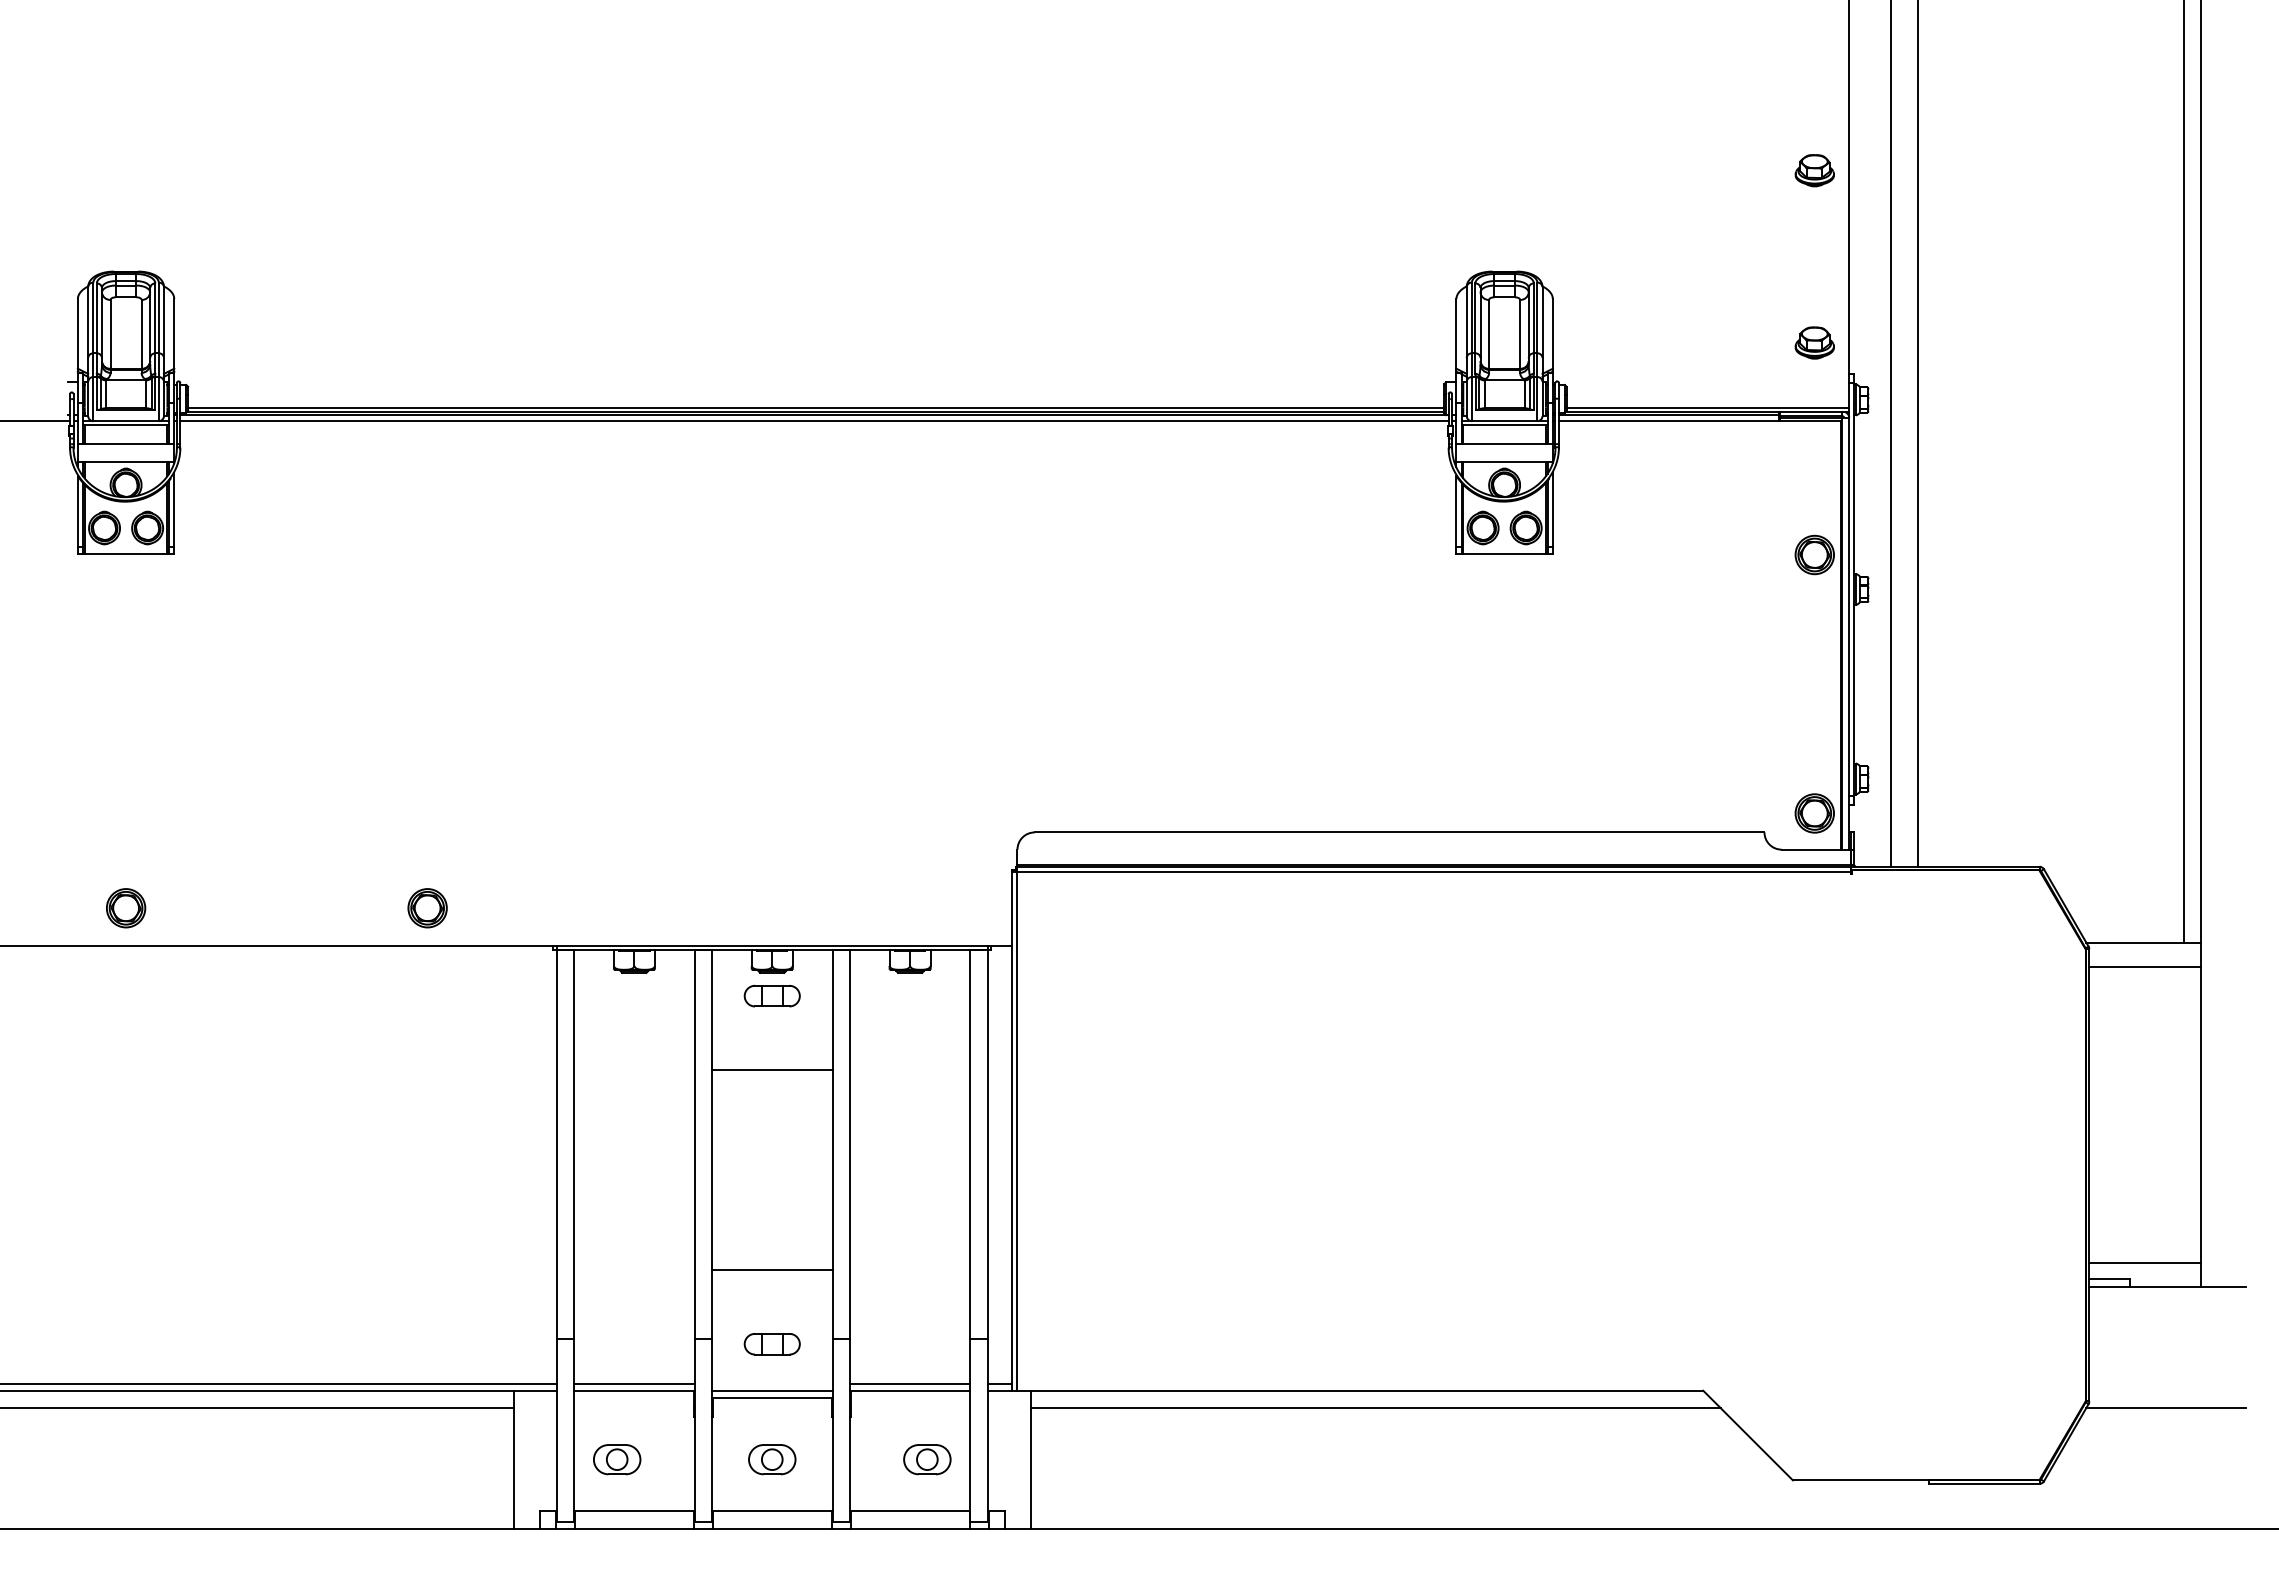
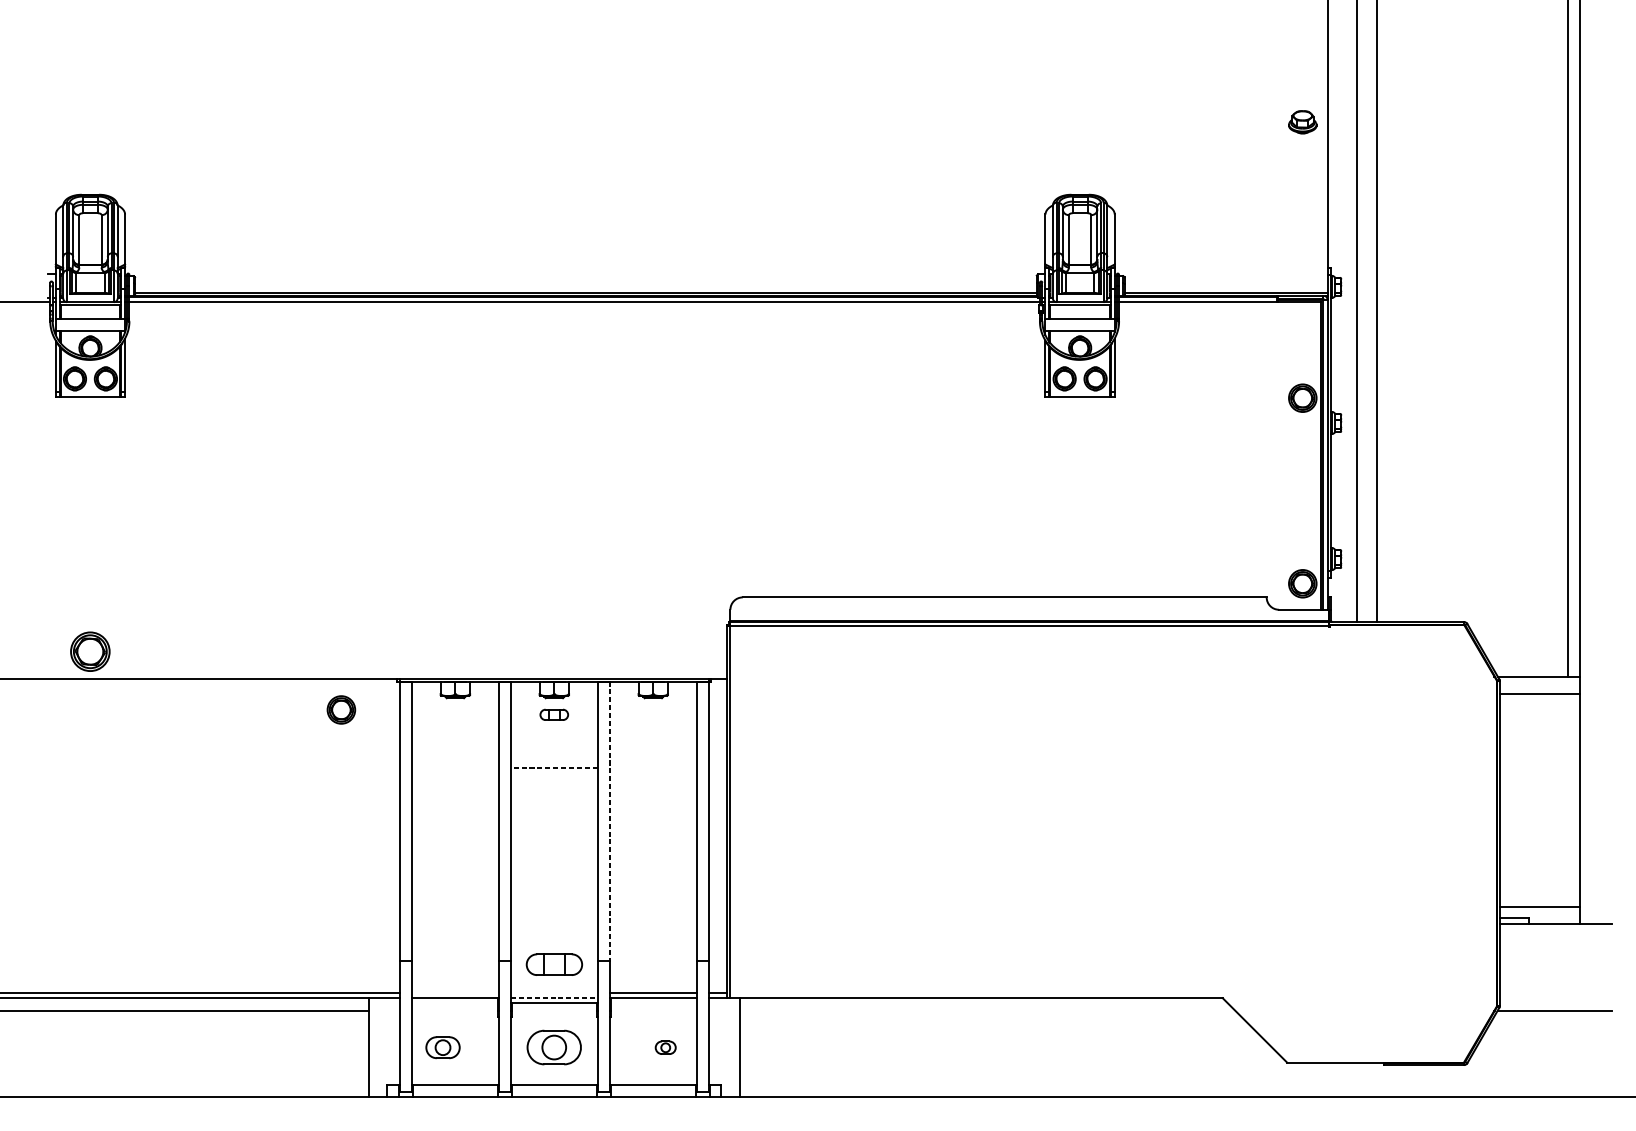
part: (1814, 342) -> (1302, 245), removed
part: (126, 908) -> (90, 652), size x1.4
part: (427, 908) -> (341, 710), moved
part: (771, 995) -> (553, 714), size x0.7
line: (771, 1070) -> (553, 768), solid -> dashed
line: (849, 1144) -> (609, 821), solid -> dashed
line: (771, 1270) -> (553, 911), removed
part: (771, 1344) -> (553, 965), size x1.4
line: (634, 1383) -> (455, 993), removed
line: (772, 1390) -> (554, 998), solid -> dashed
line: (1375, 1407) -> (987, 1010), removed
part: (772, 1459) -> (554, 1047), size x1.6
part: (927, 1459) -> (665, 1047), size x0.6

